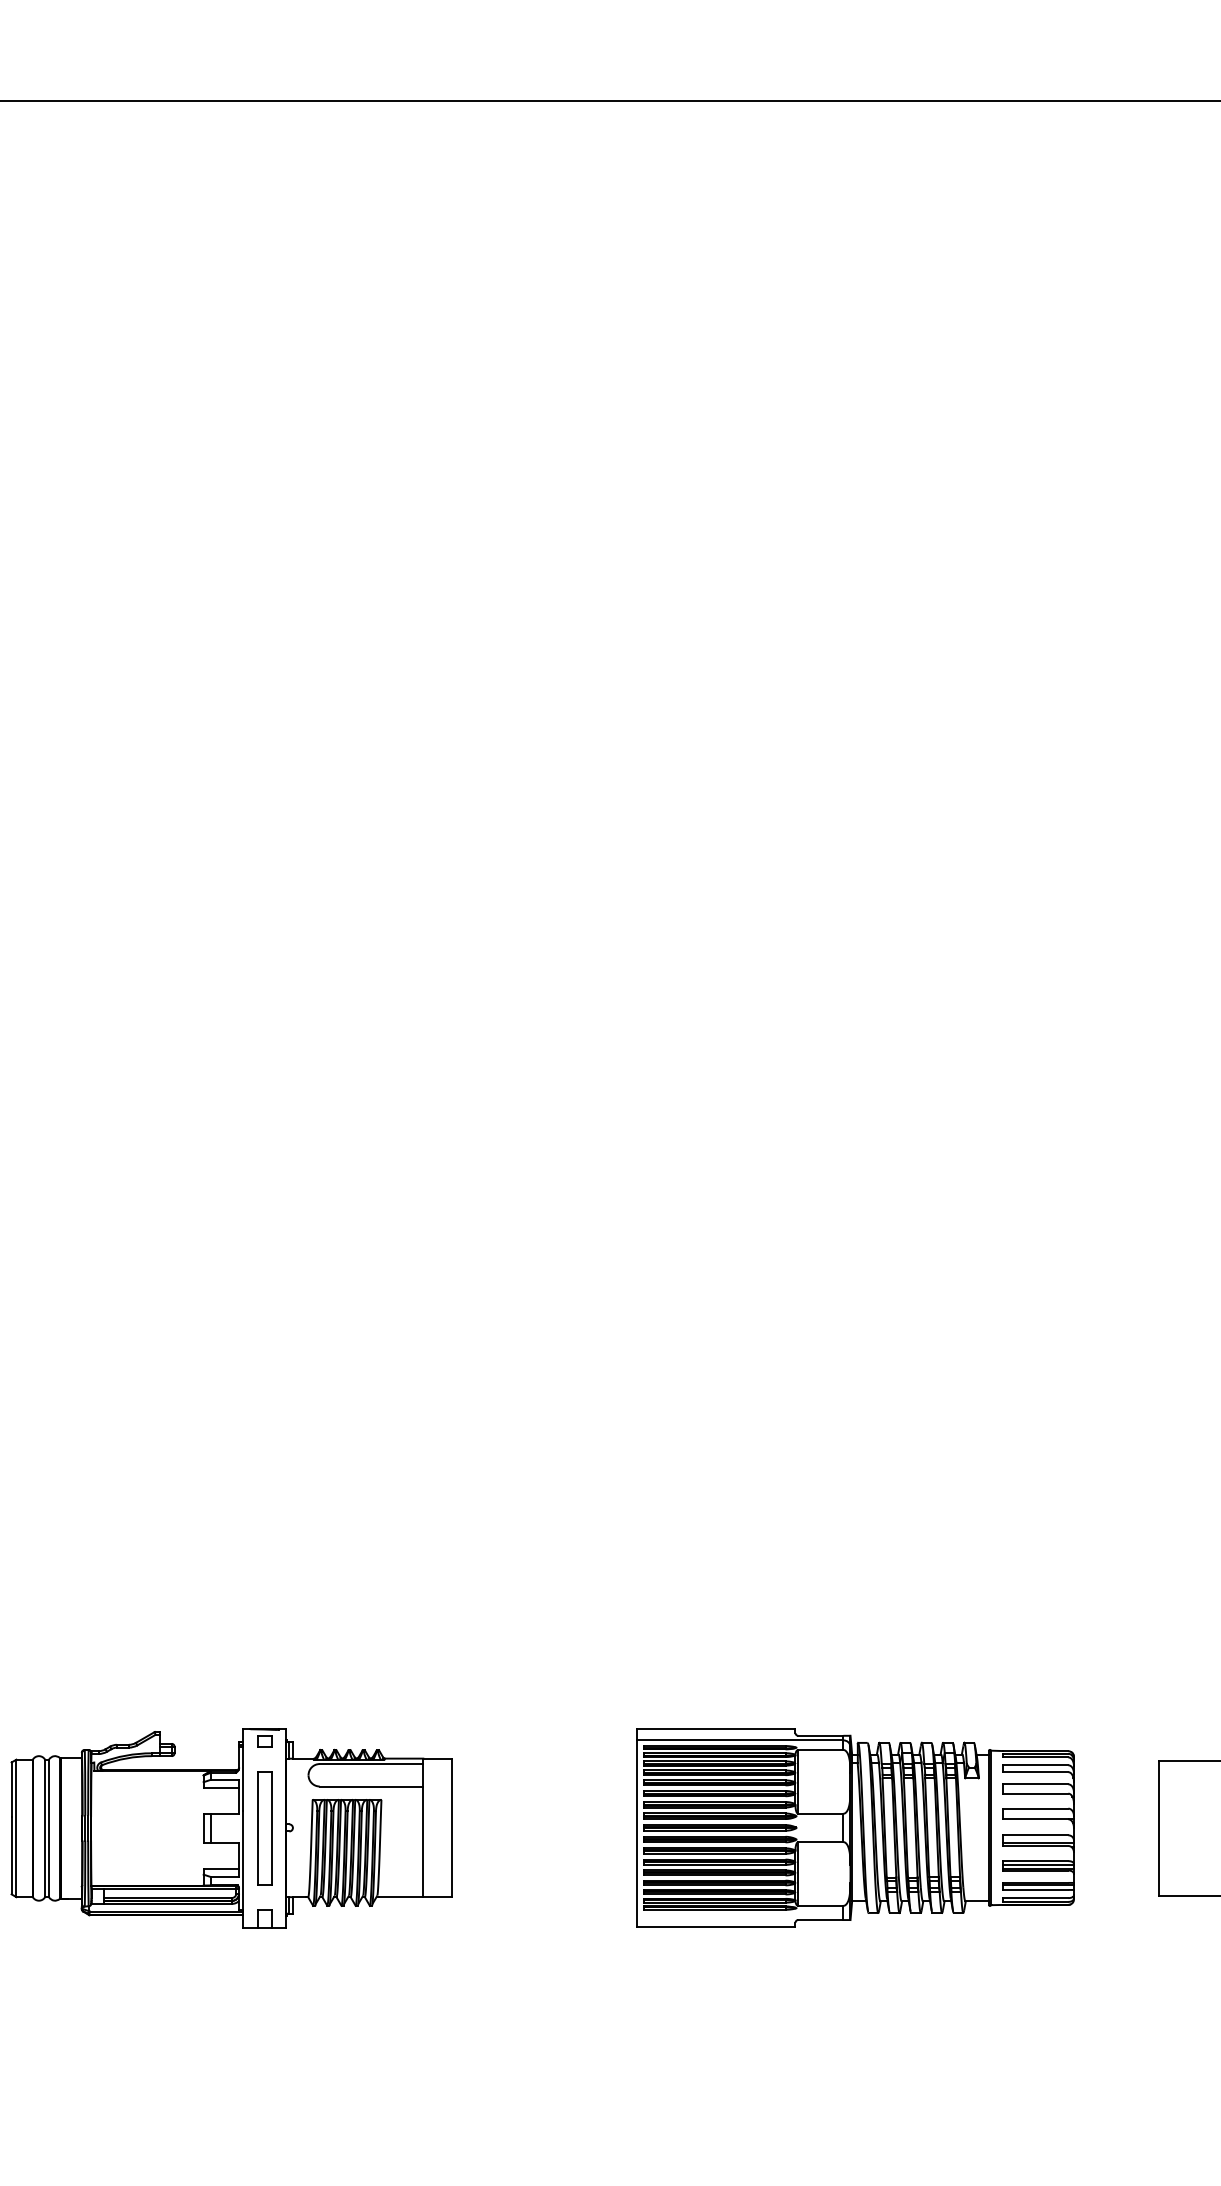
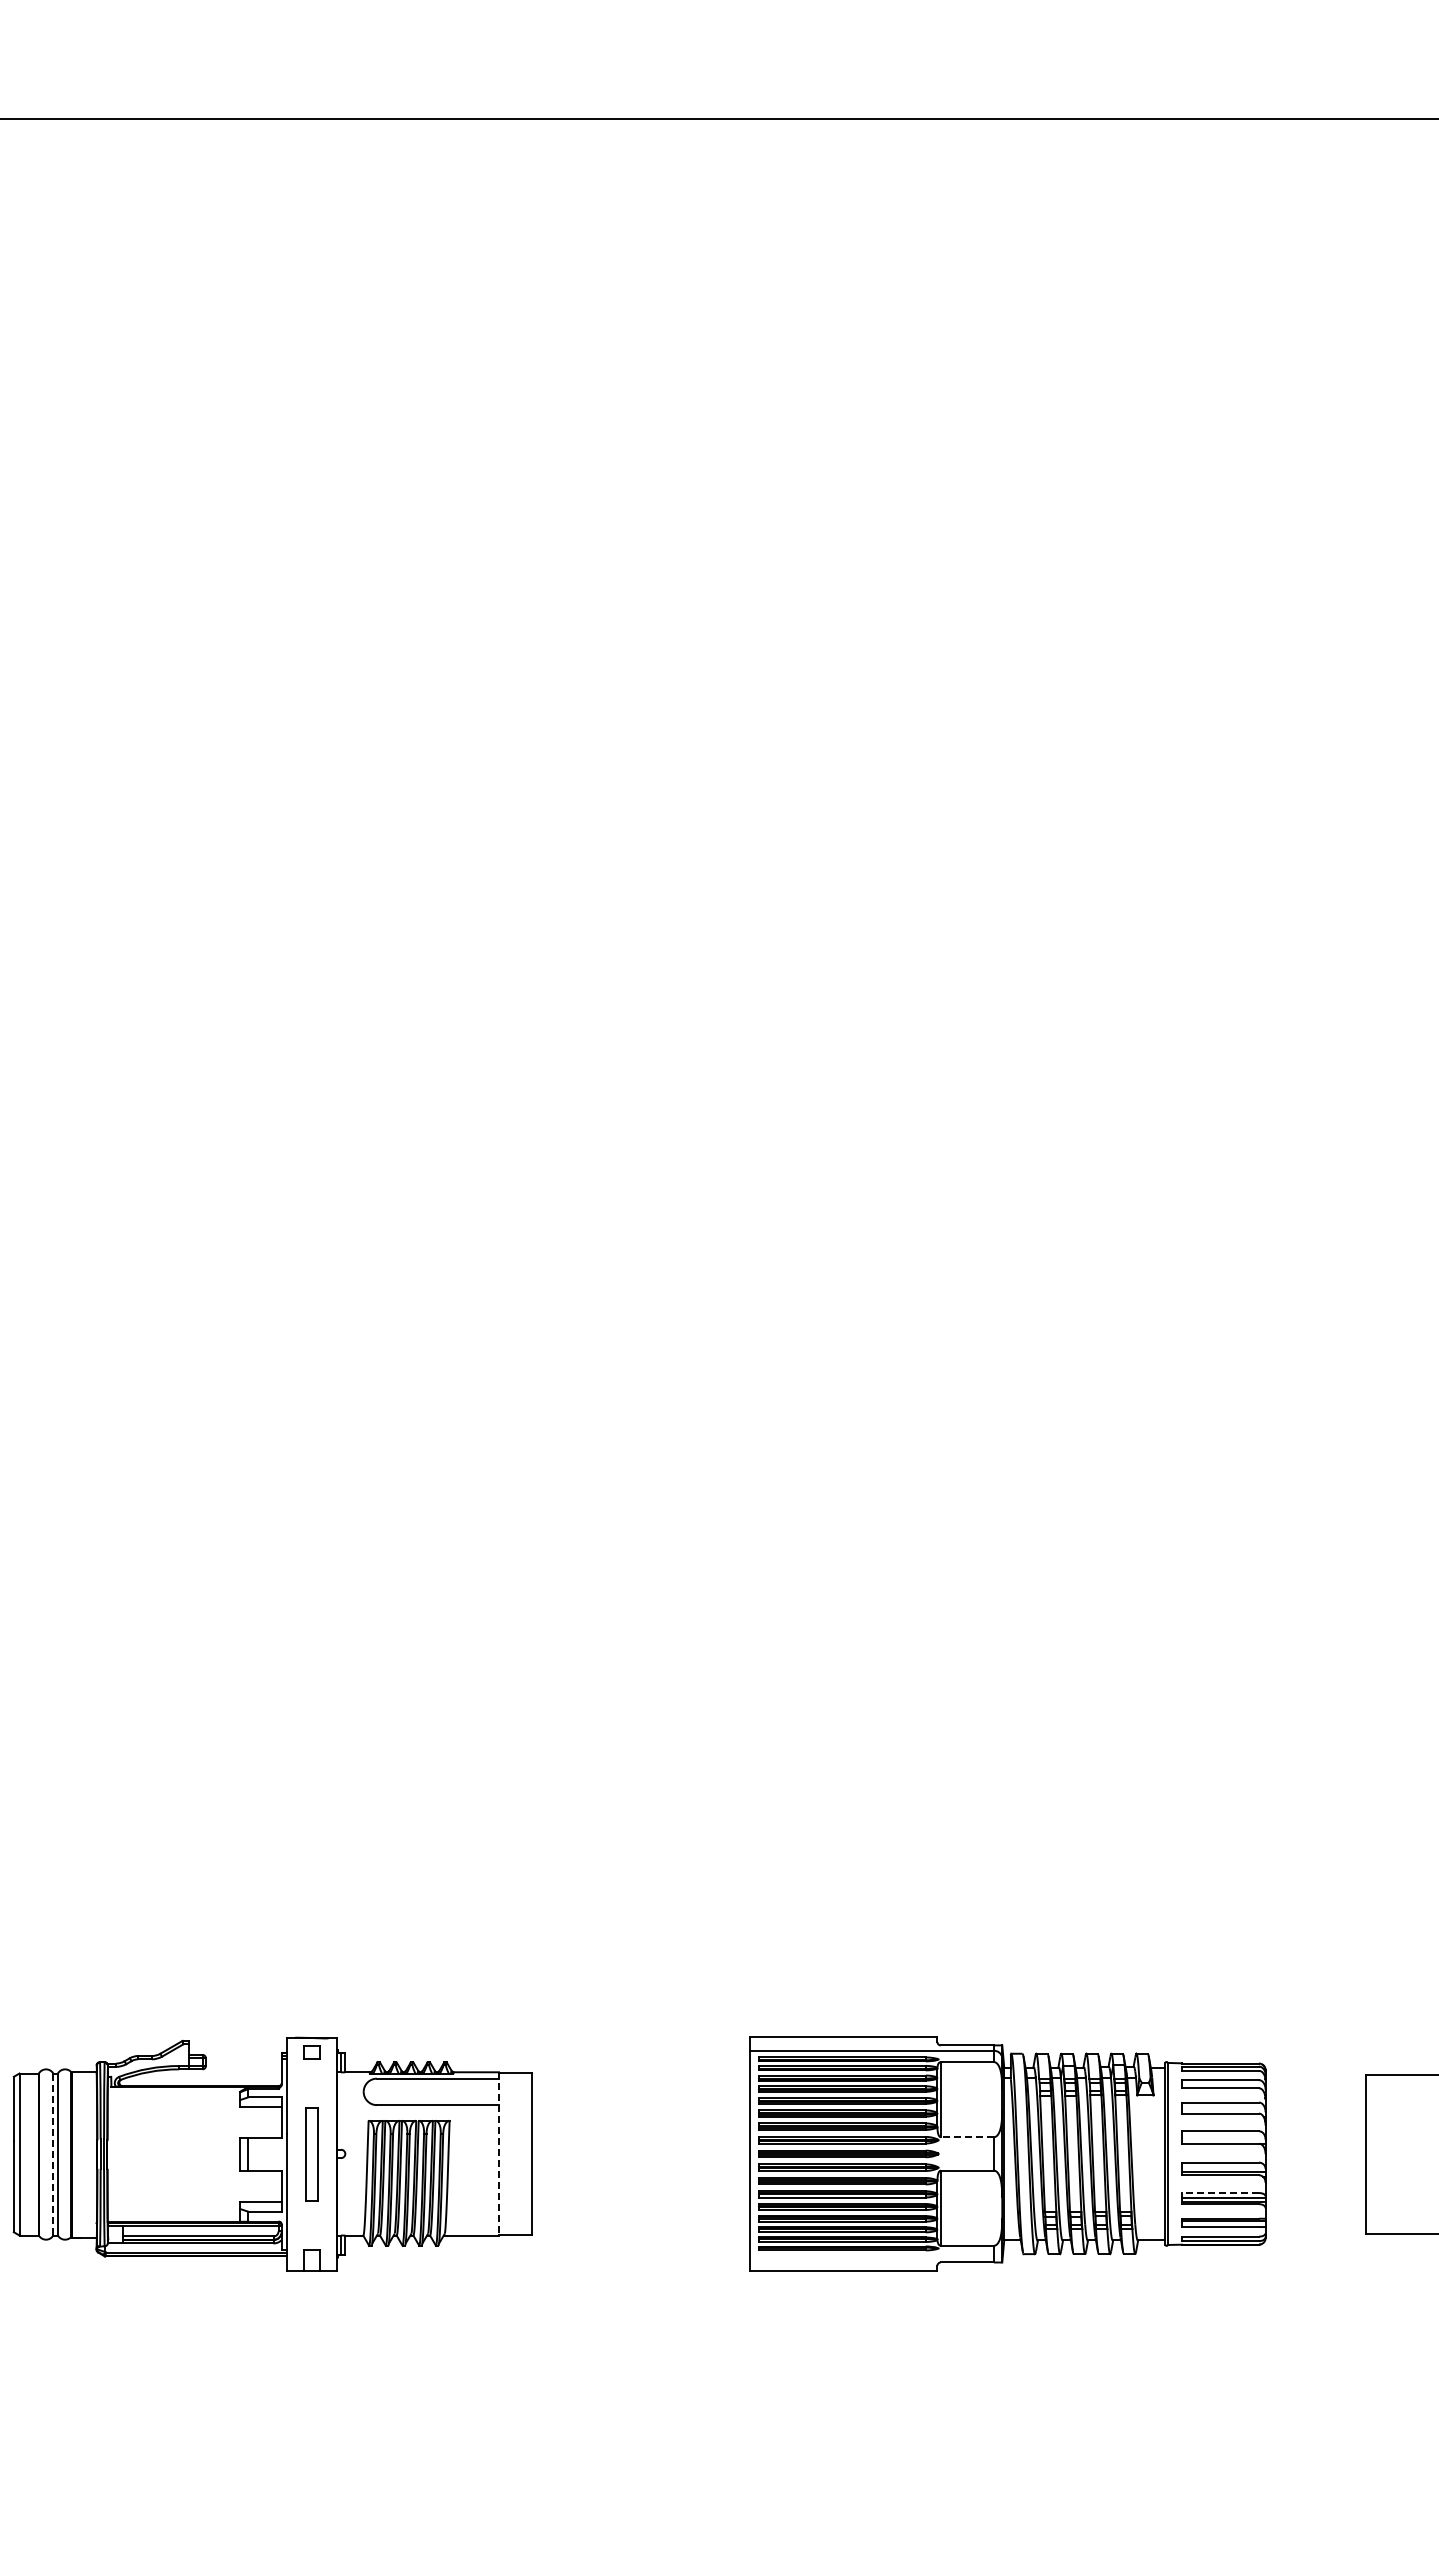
line: (820, 1813) -> (967, 2137), solid -> dashed
line: (422, 1827) -> (498, 2153), solid -> dashed
line: (45, 1828) -> (53, 2154), solid -> dashed
part: (264, 1828) -> (311, 2154), size x0.7
line: (1035, 1861) -> (1220, 2193), solid -> dashed

